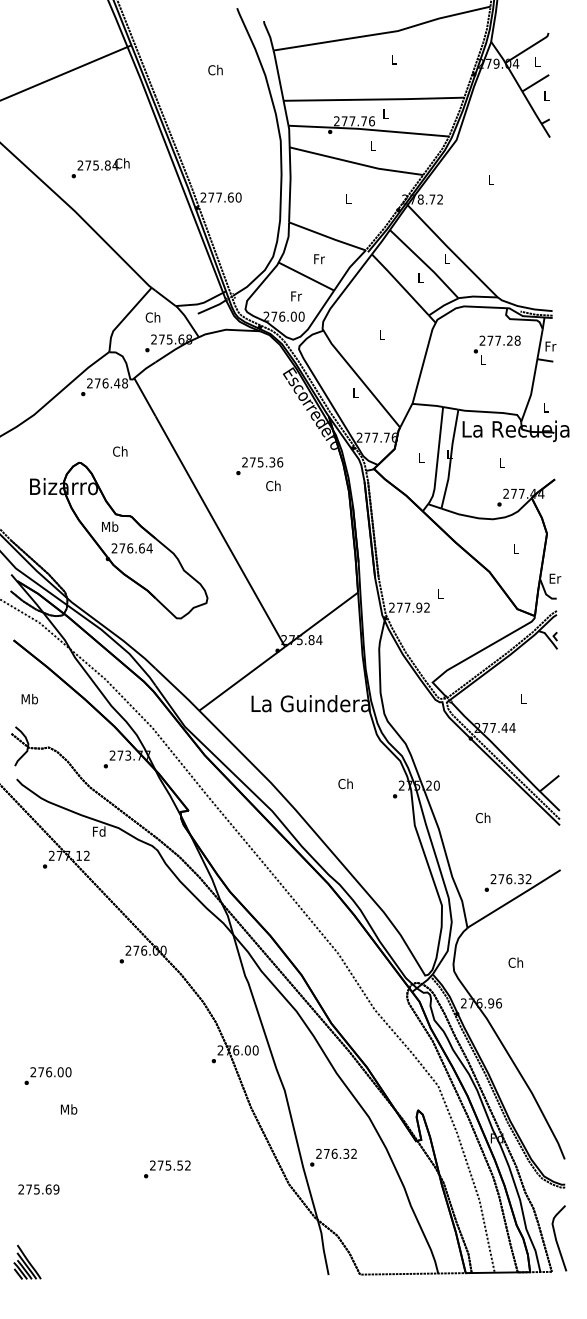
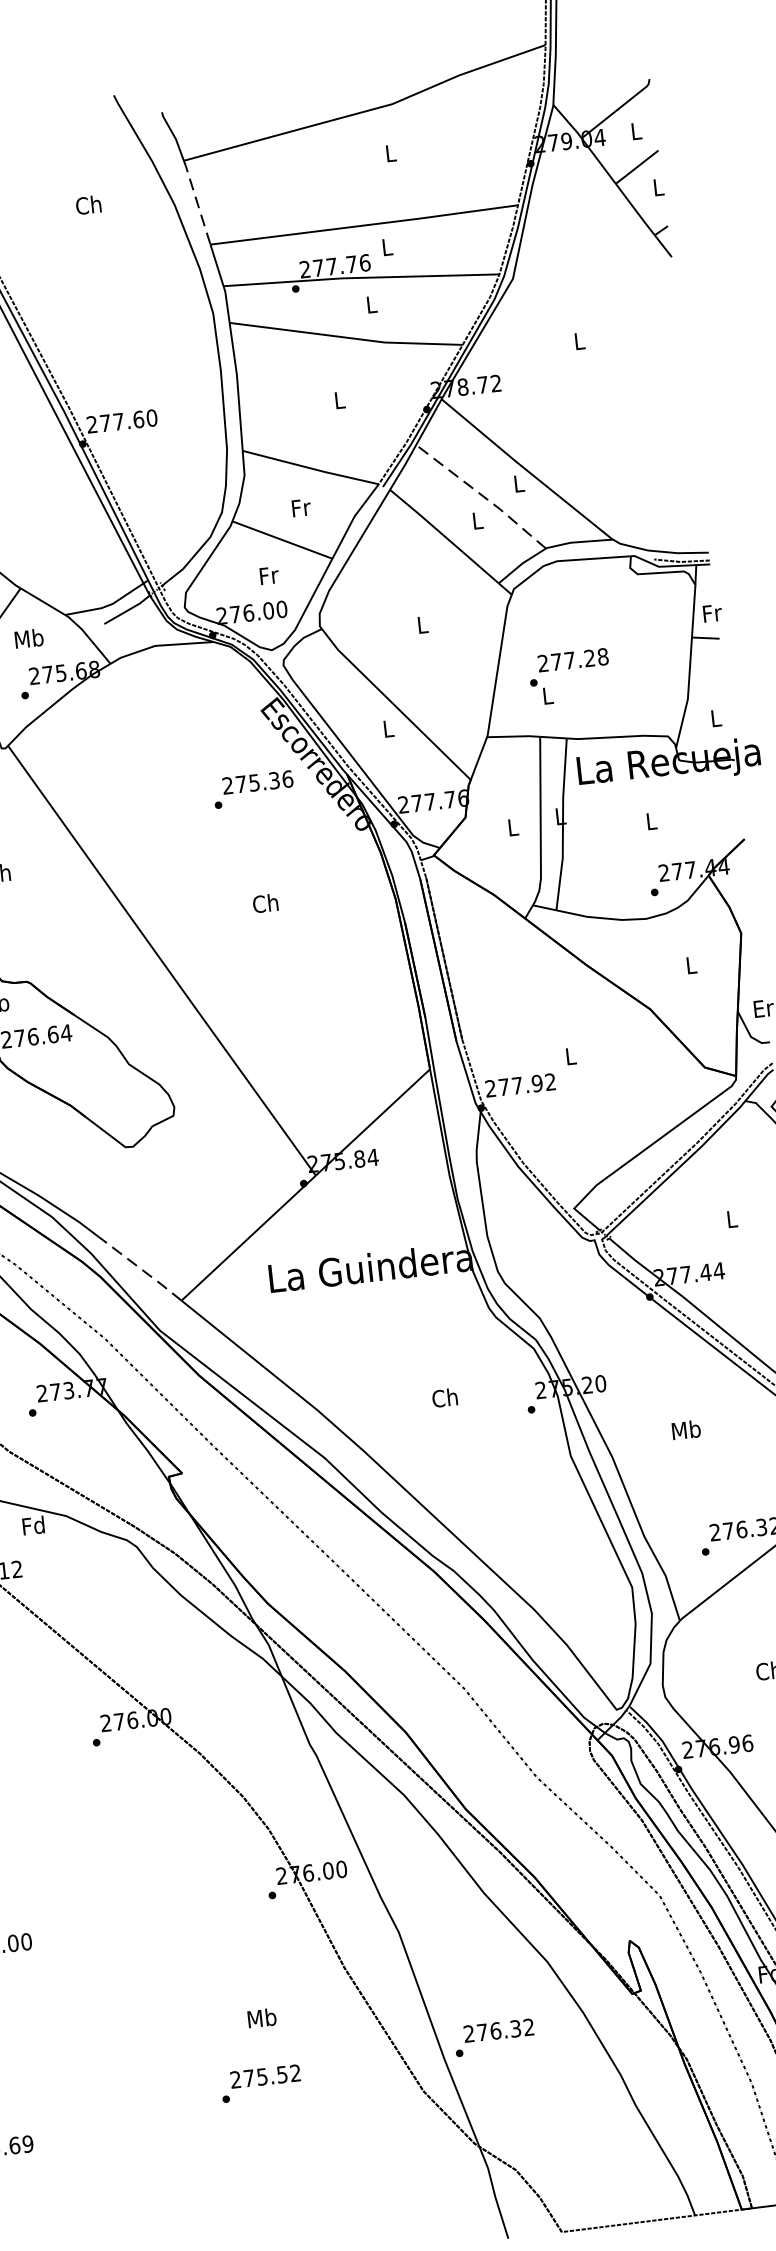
line: (278, 75) -> (197, 202), solid -> dashed
line: (424, 263) -> (481, 495), solid -> dashed
text: (153, 317) -> (29, 638), Ch -> Mb
text: (496, 349) -> (568, 675), moved
text: (259, 466) -> (253, 790), moved
line: (177, 689) -> (140, 1268), solid -> dashed
text: (483, 817) -> (686, 1429), Ch -> Mb
text: (69, 1109) -> (262, 2018), moved
text: (167, 1169) -> (261, 2083), moved

